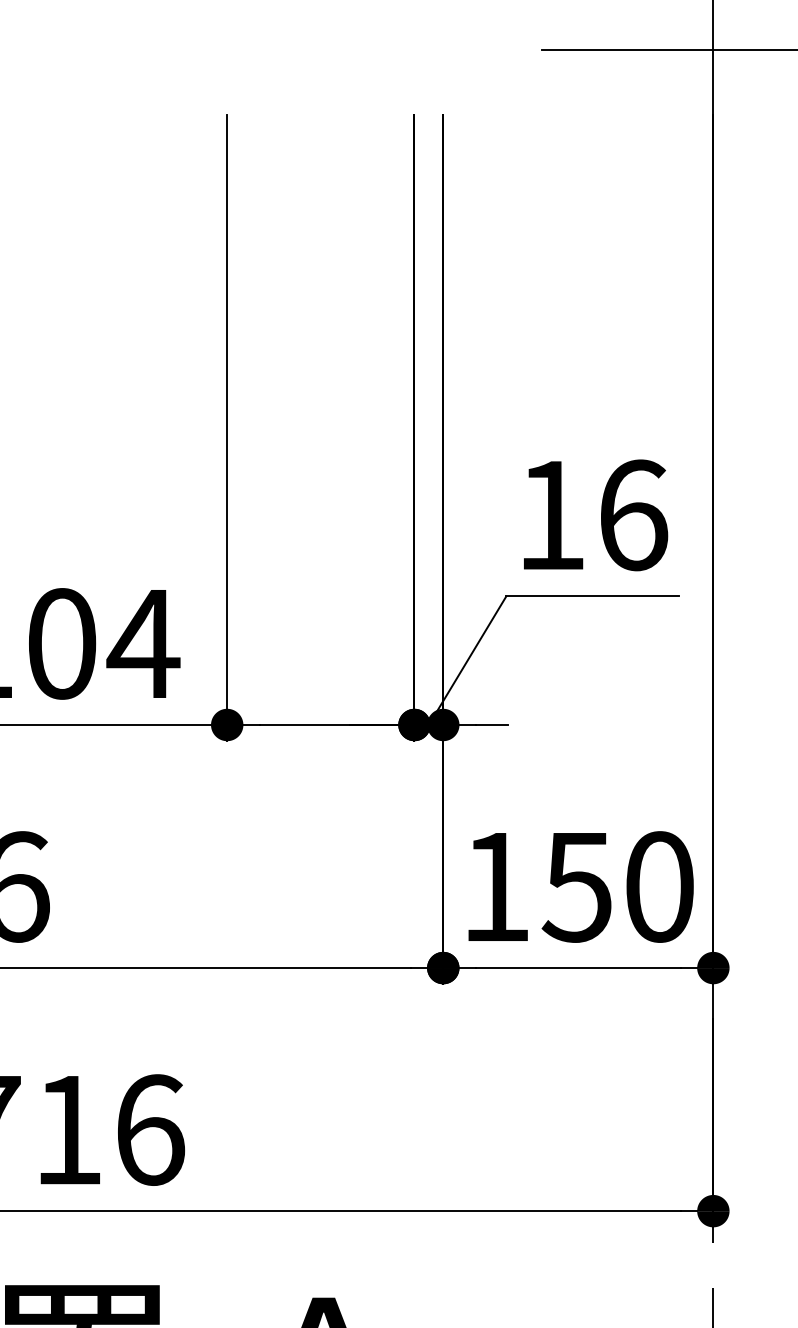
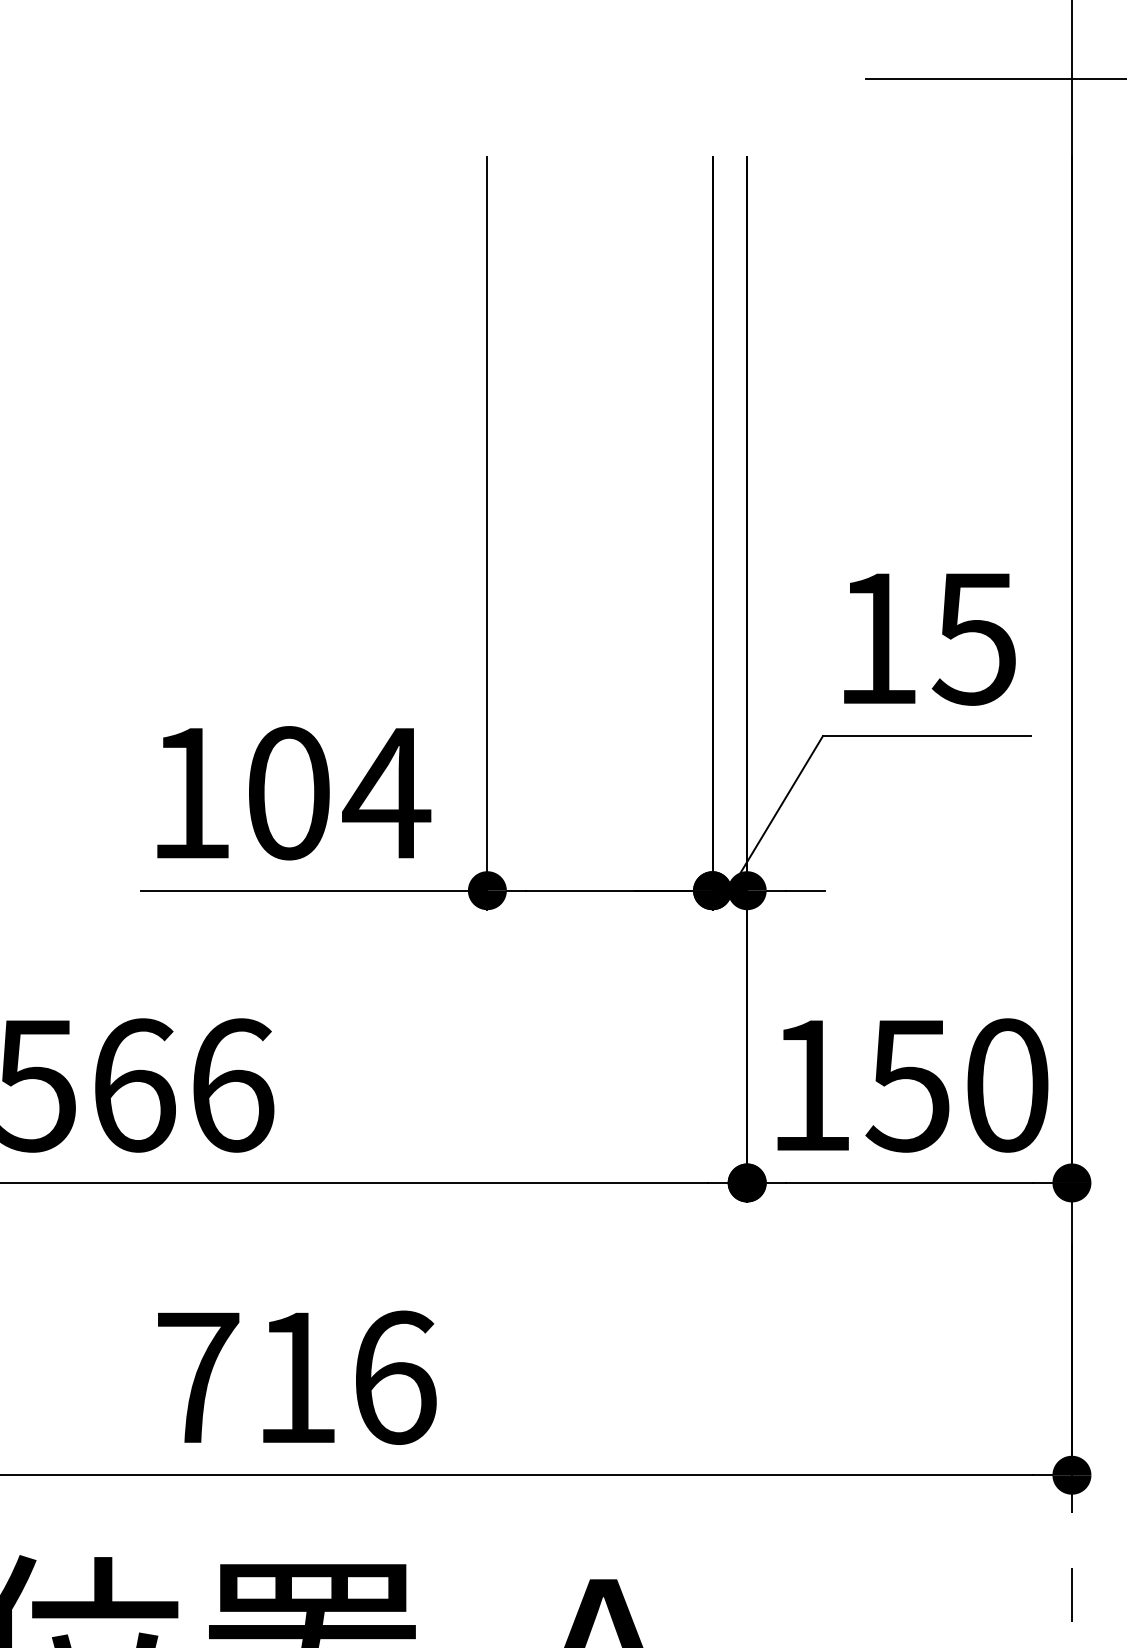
text: (632, 515) -> (974, 638), 16 -> 15

